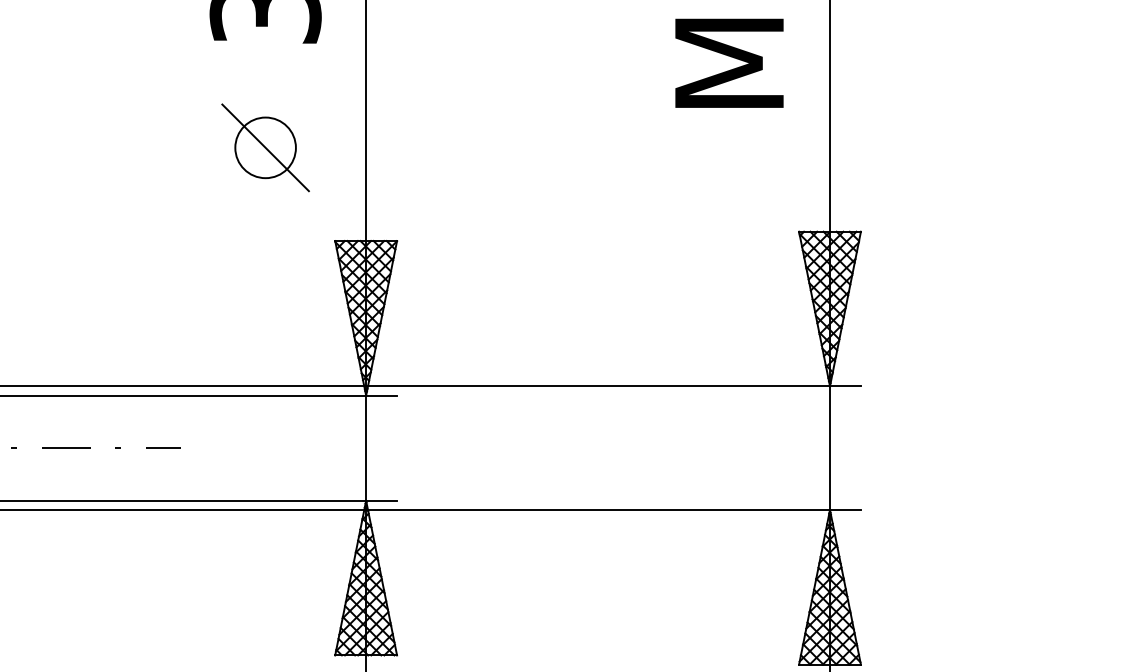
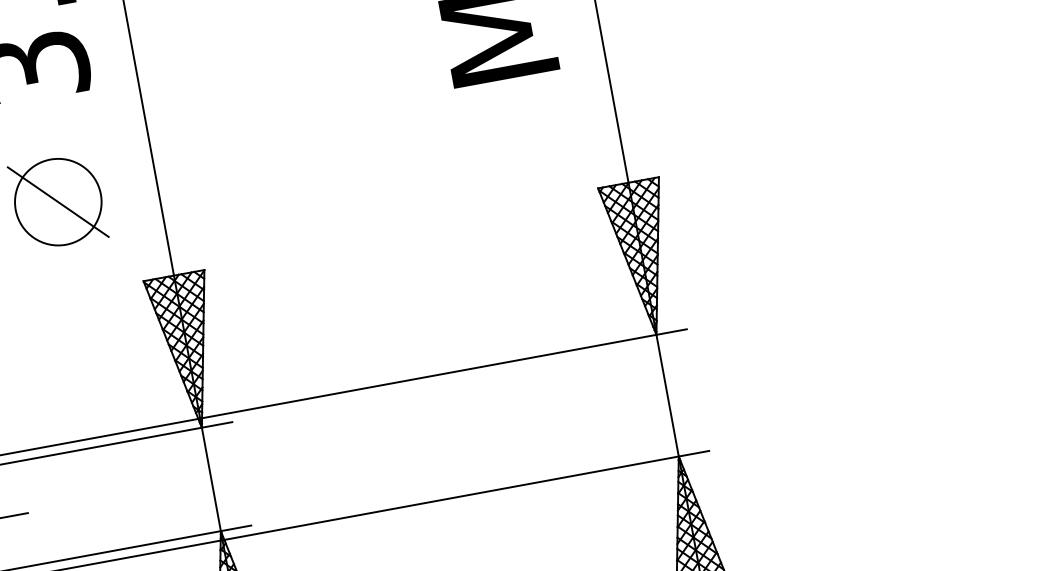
circle: (265, 147) -> (58, 201), size x1.43

